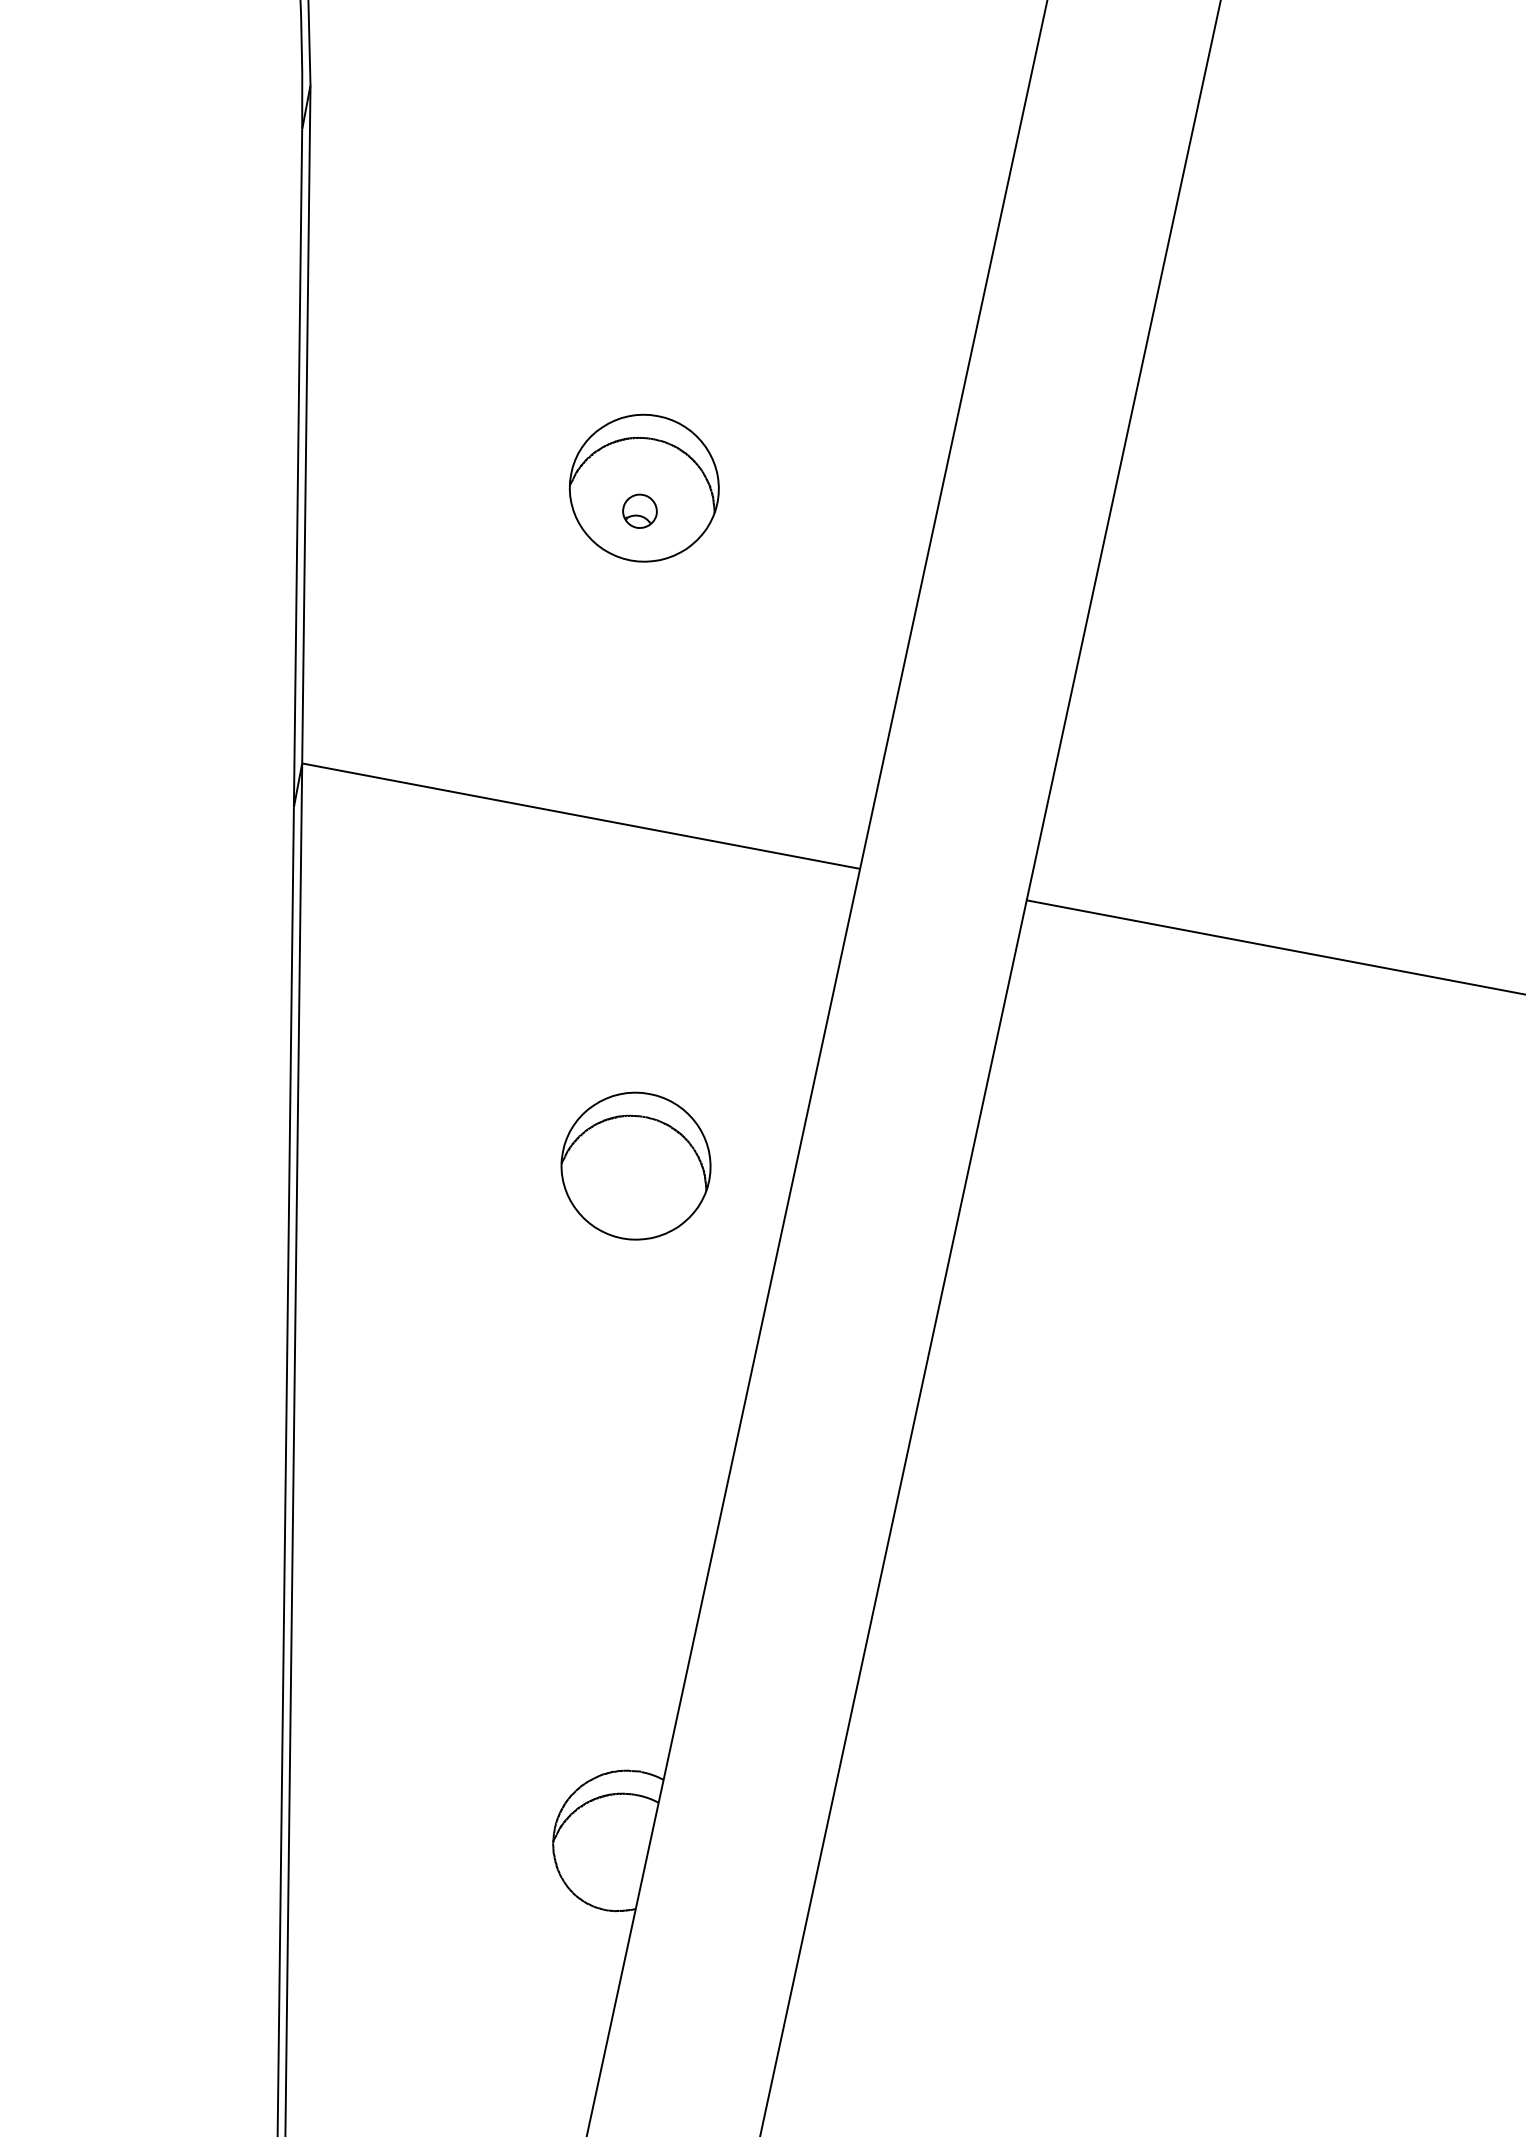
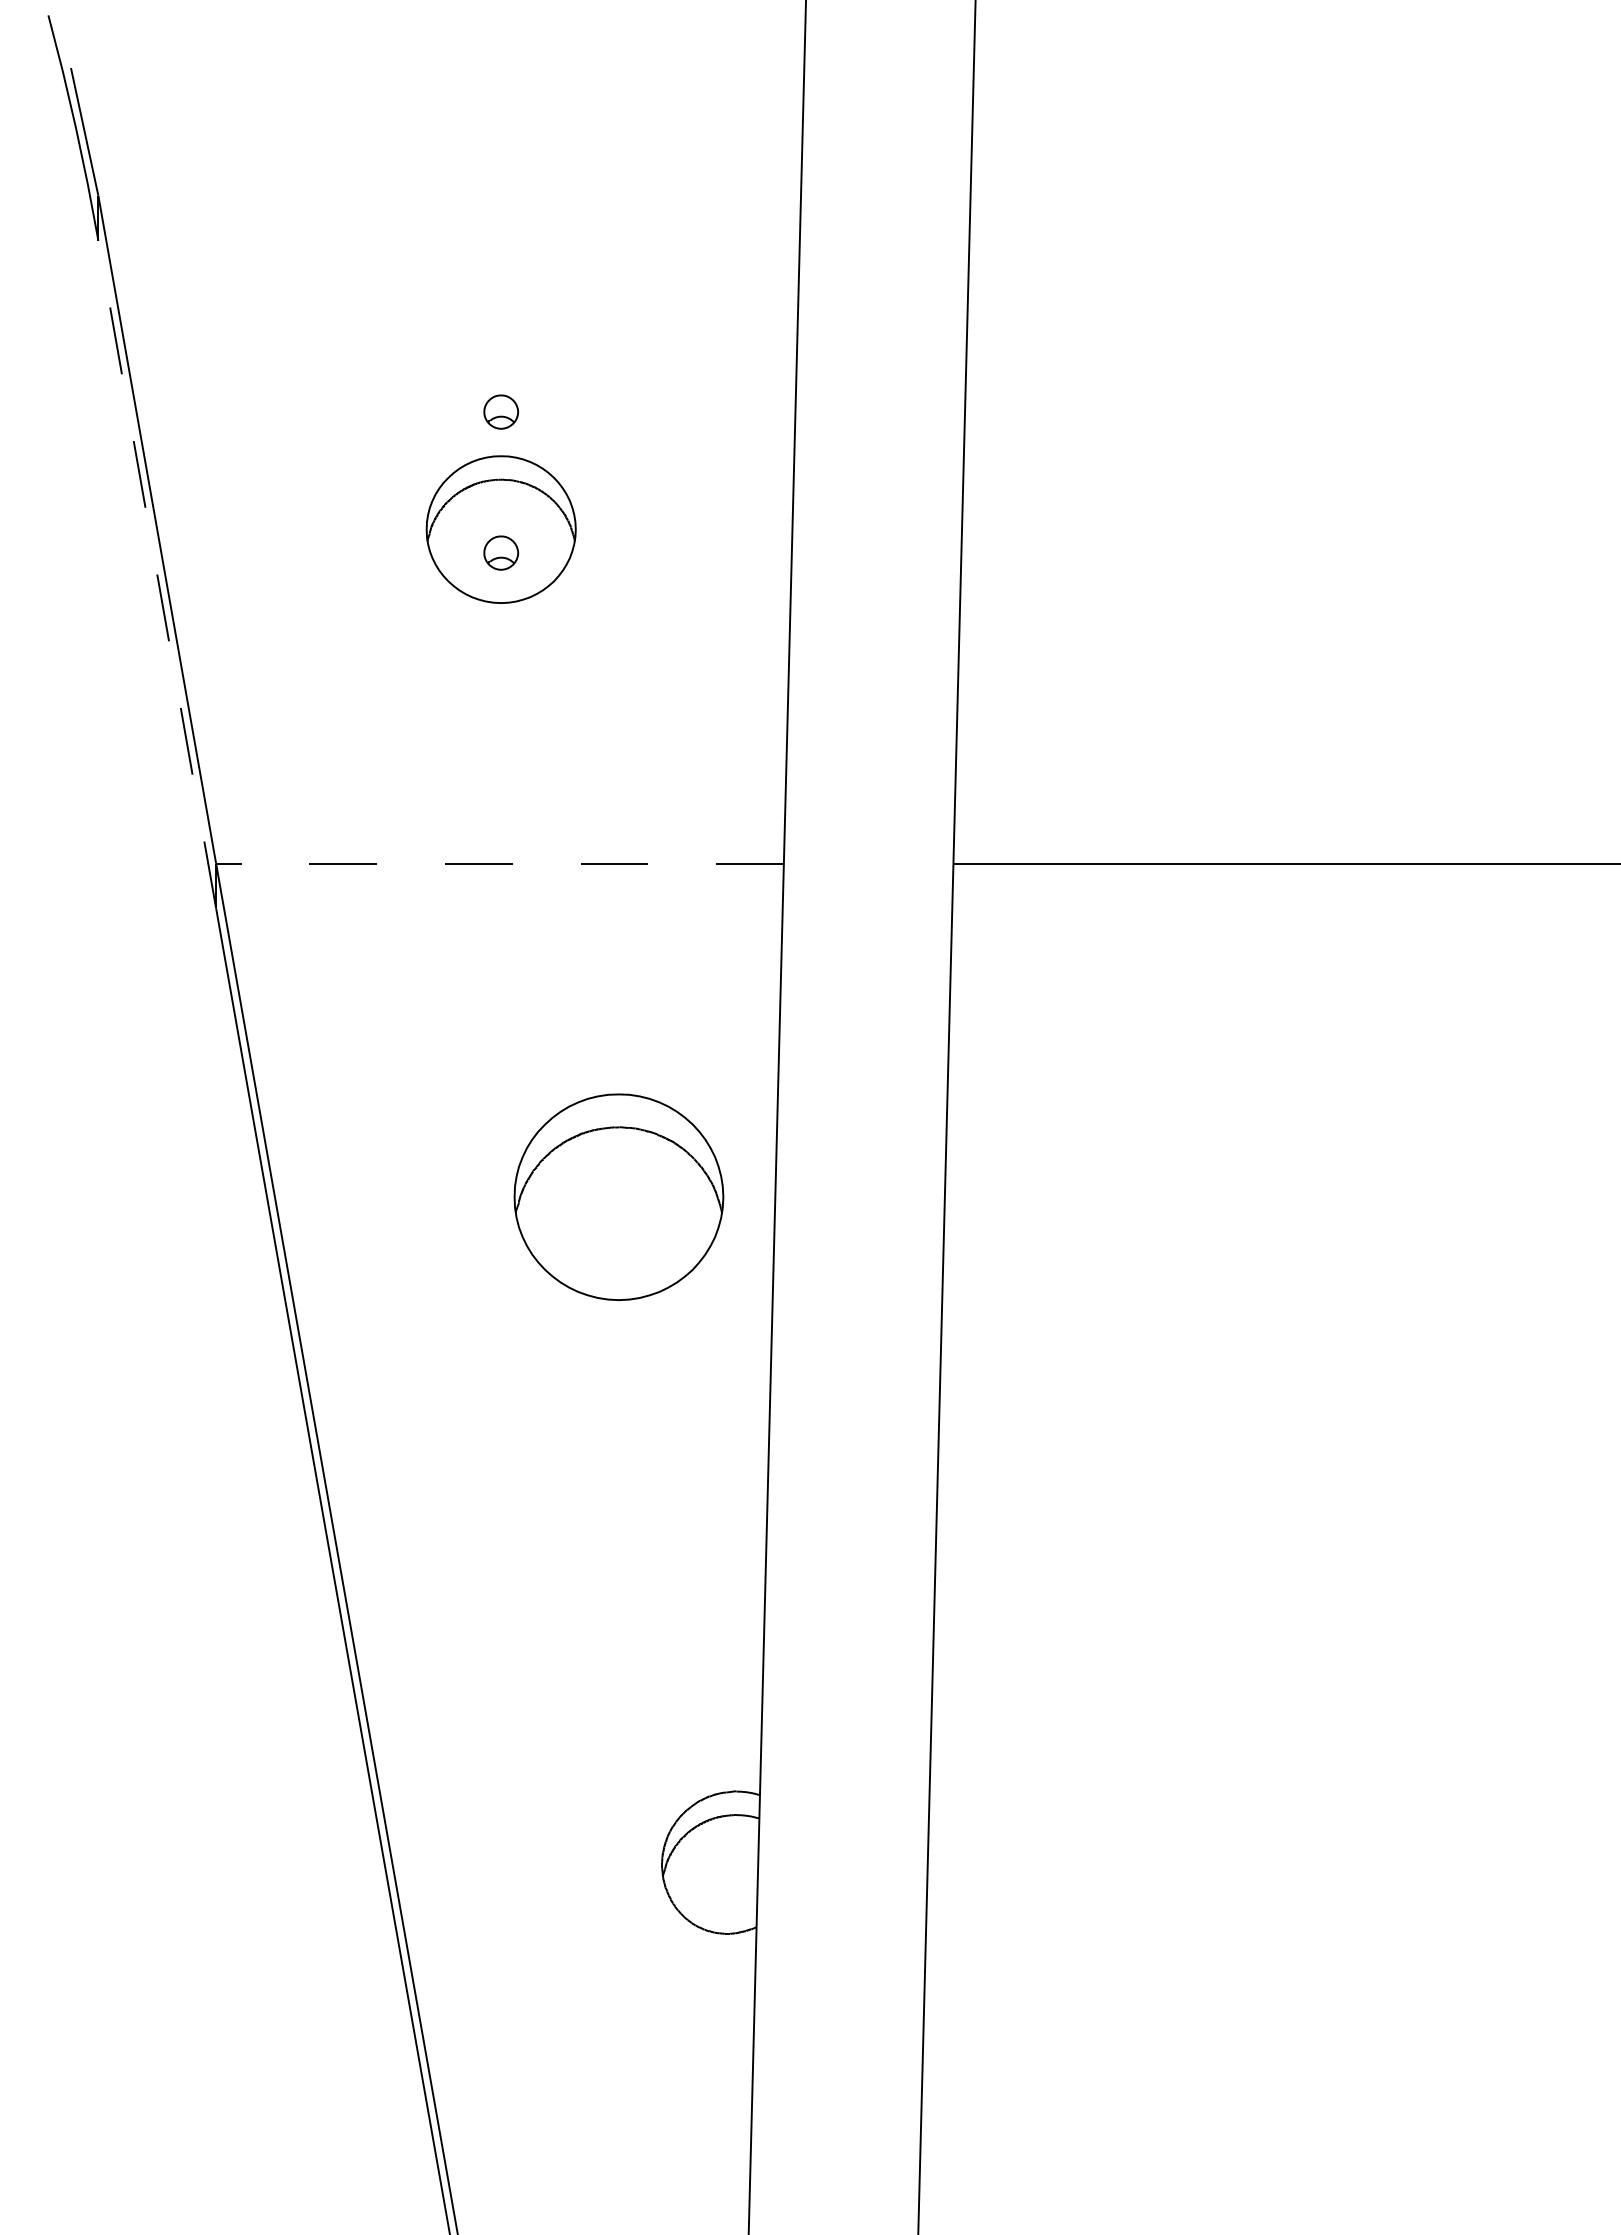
part: (666, 372) -> (501, 411), added
line: (298, 467) -> (157, 573), solid -> dashed
line: (581, 816) -> (500, 863), solid -> dashed
part: (635, 1166) -> (618, 1197), size x1.4

